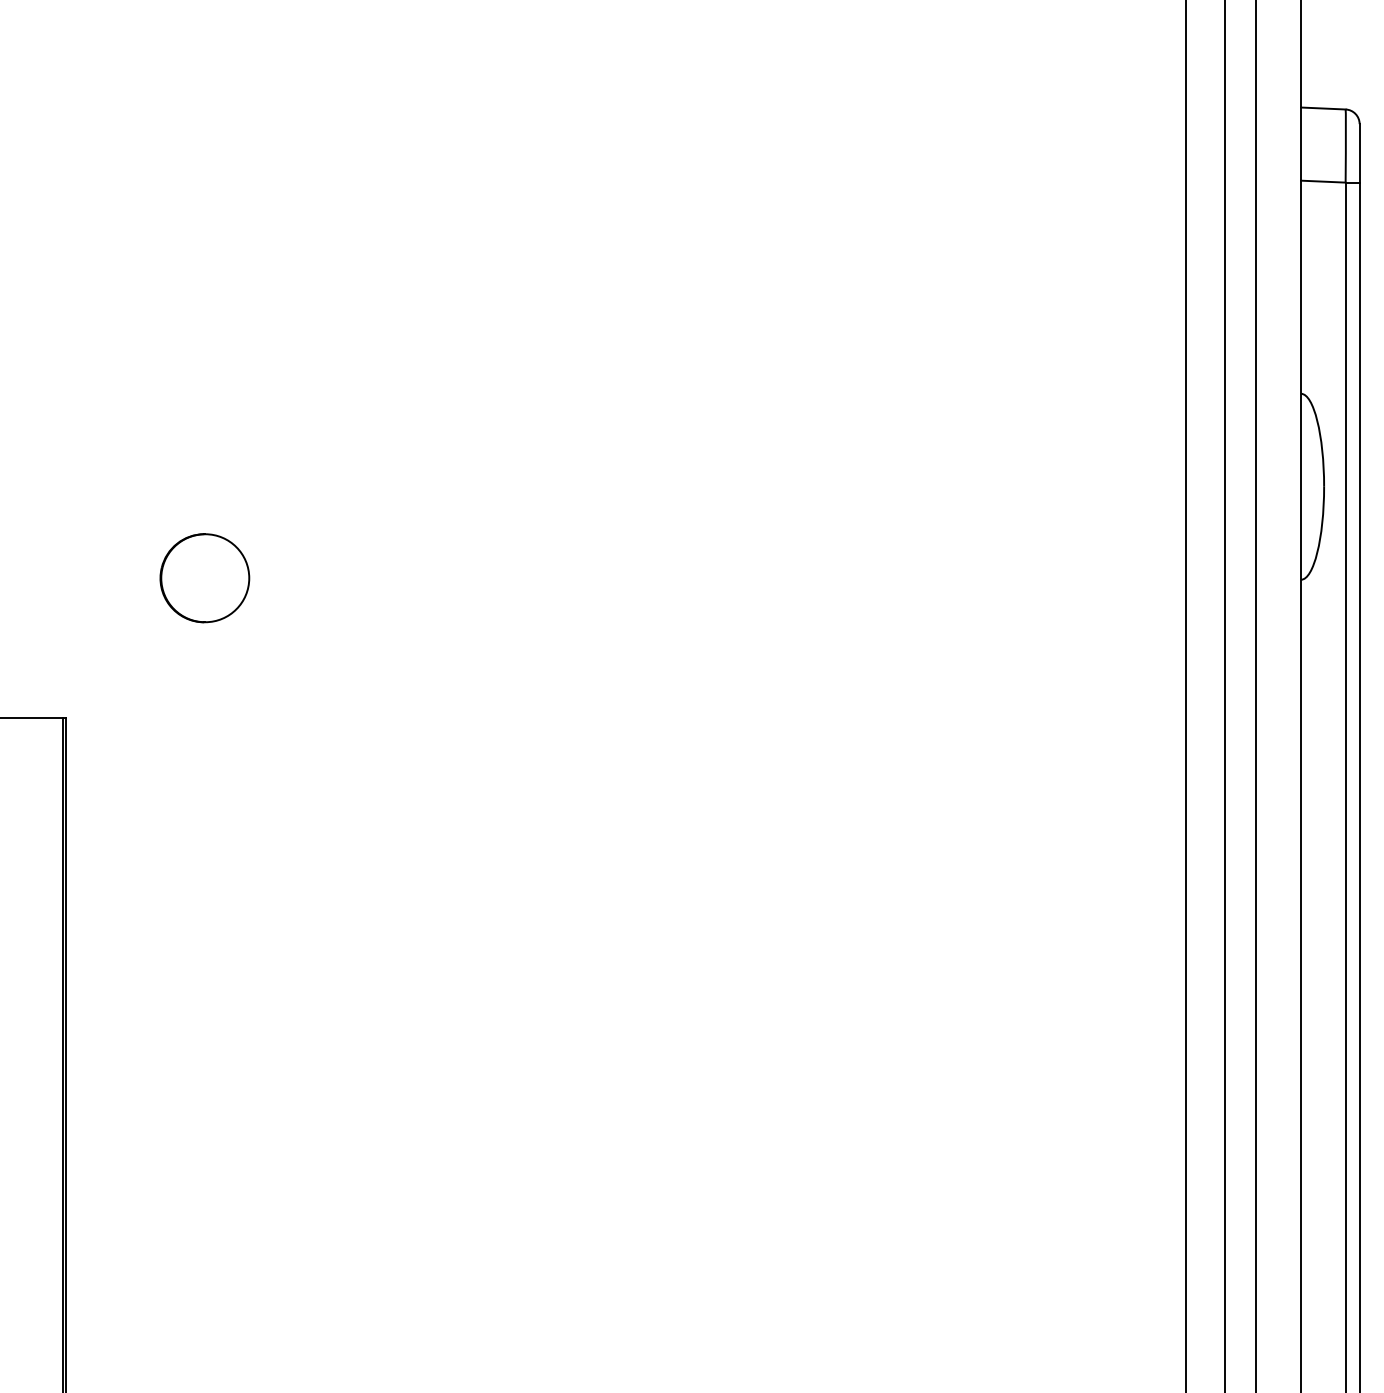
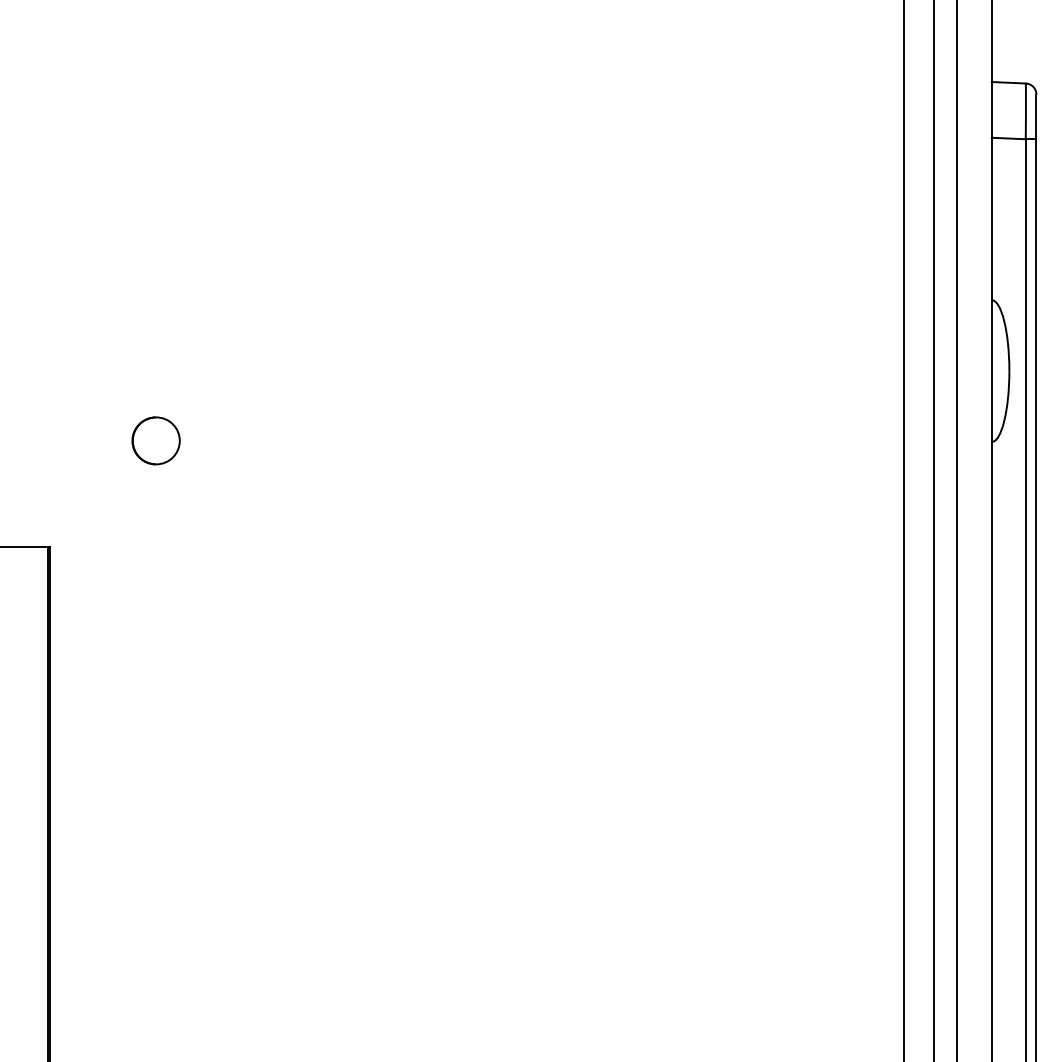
circle: (204, 577) -> (155, 440), size x0.7

